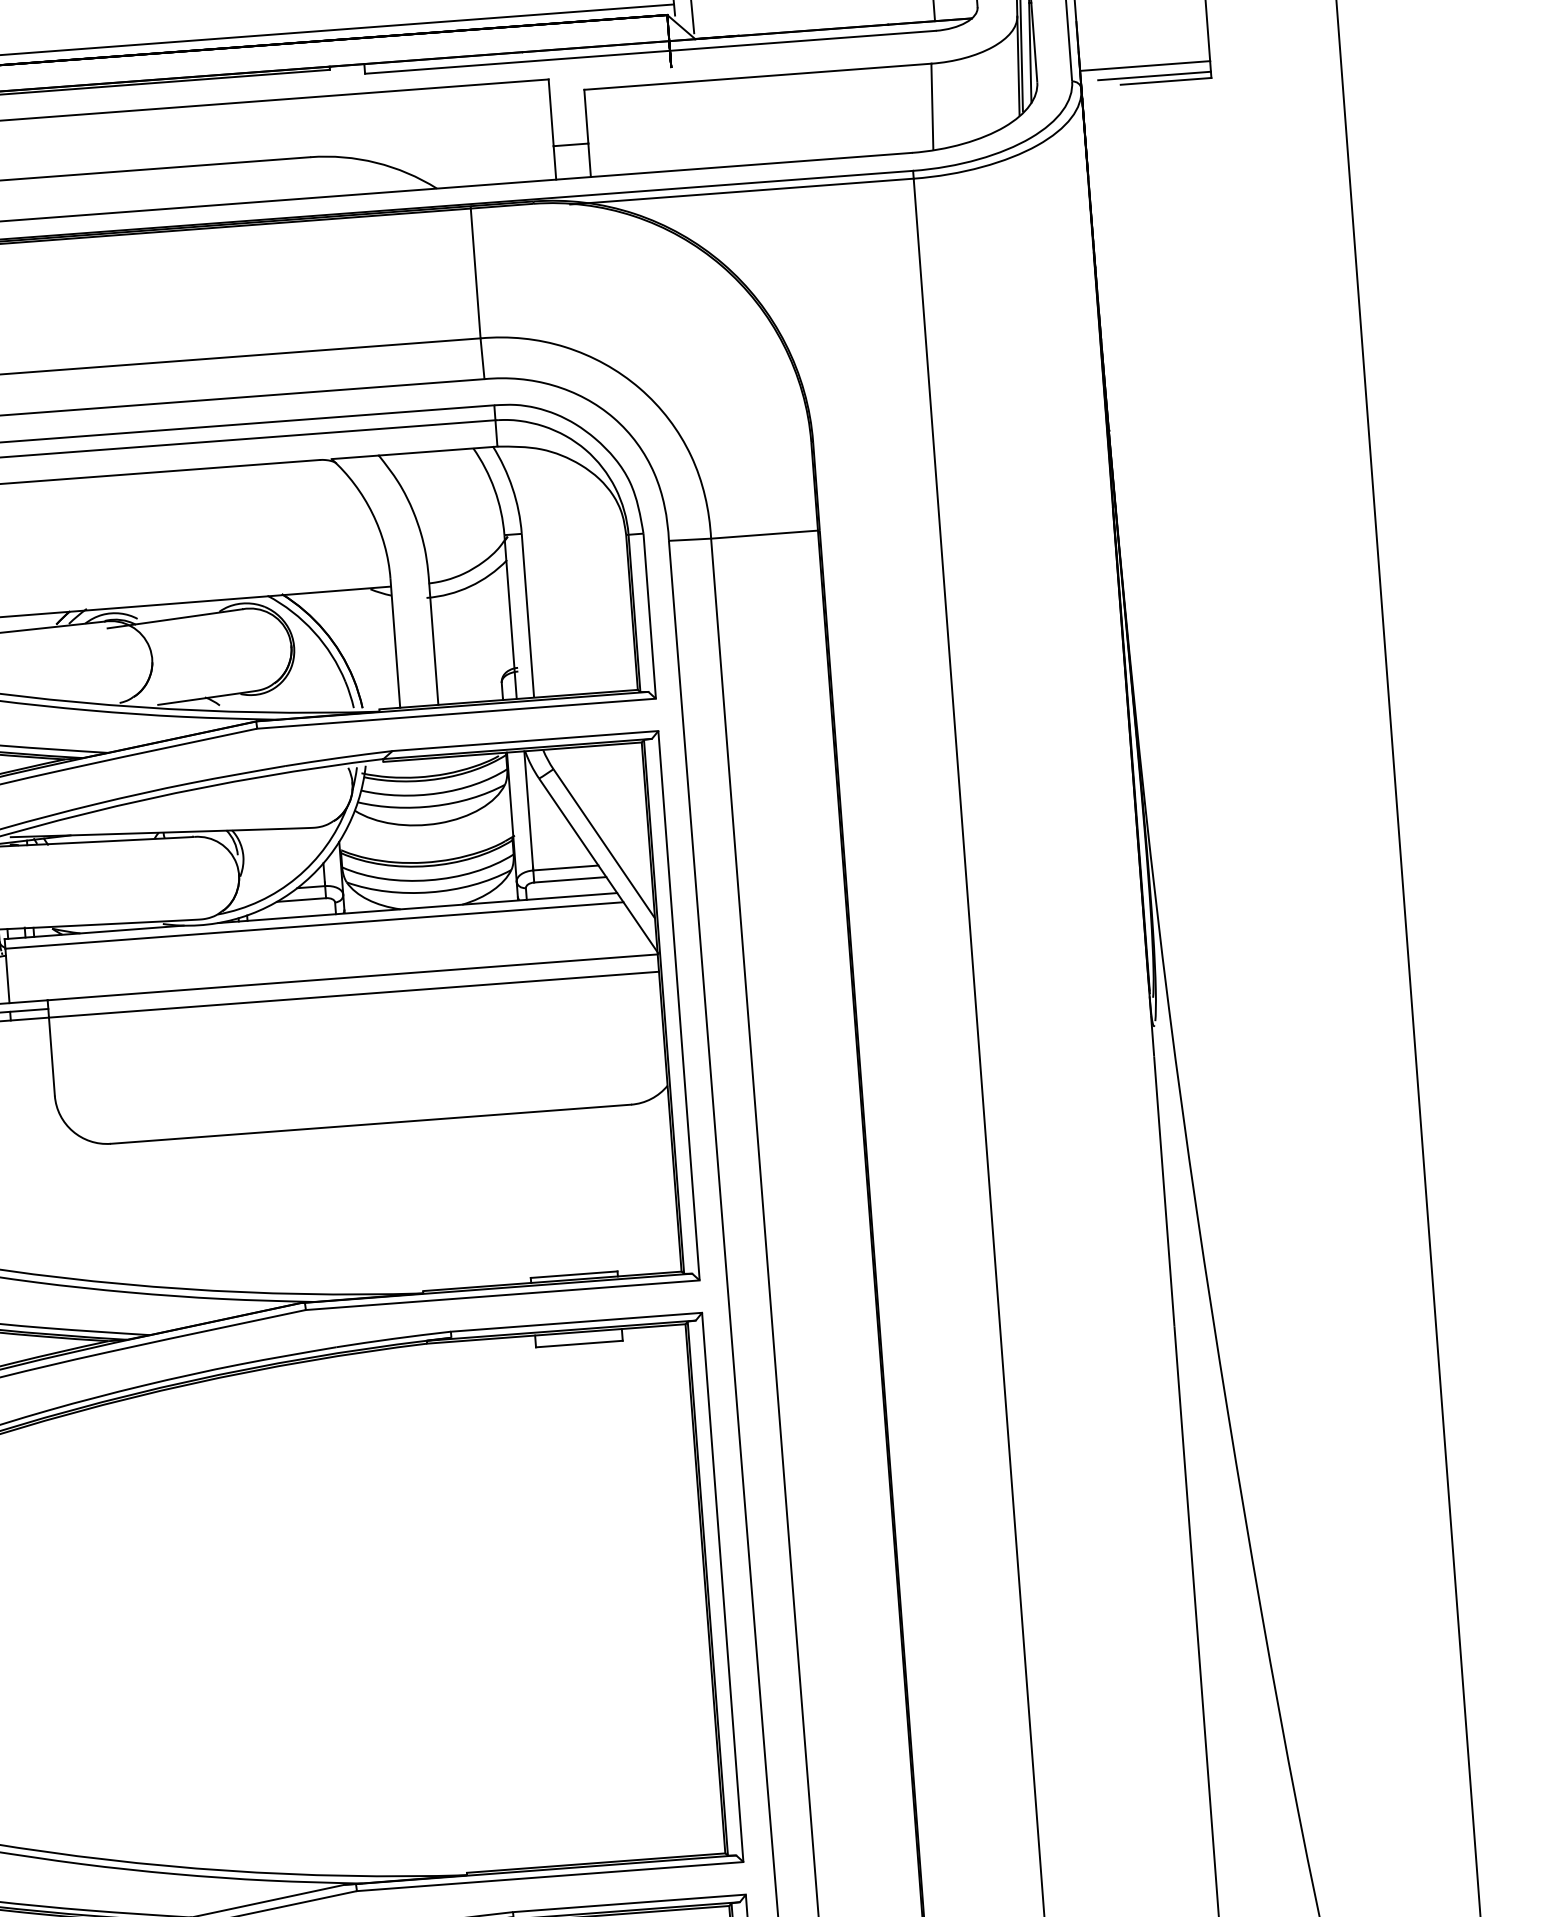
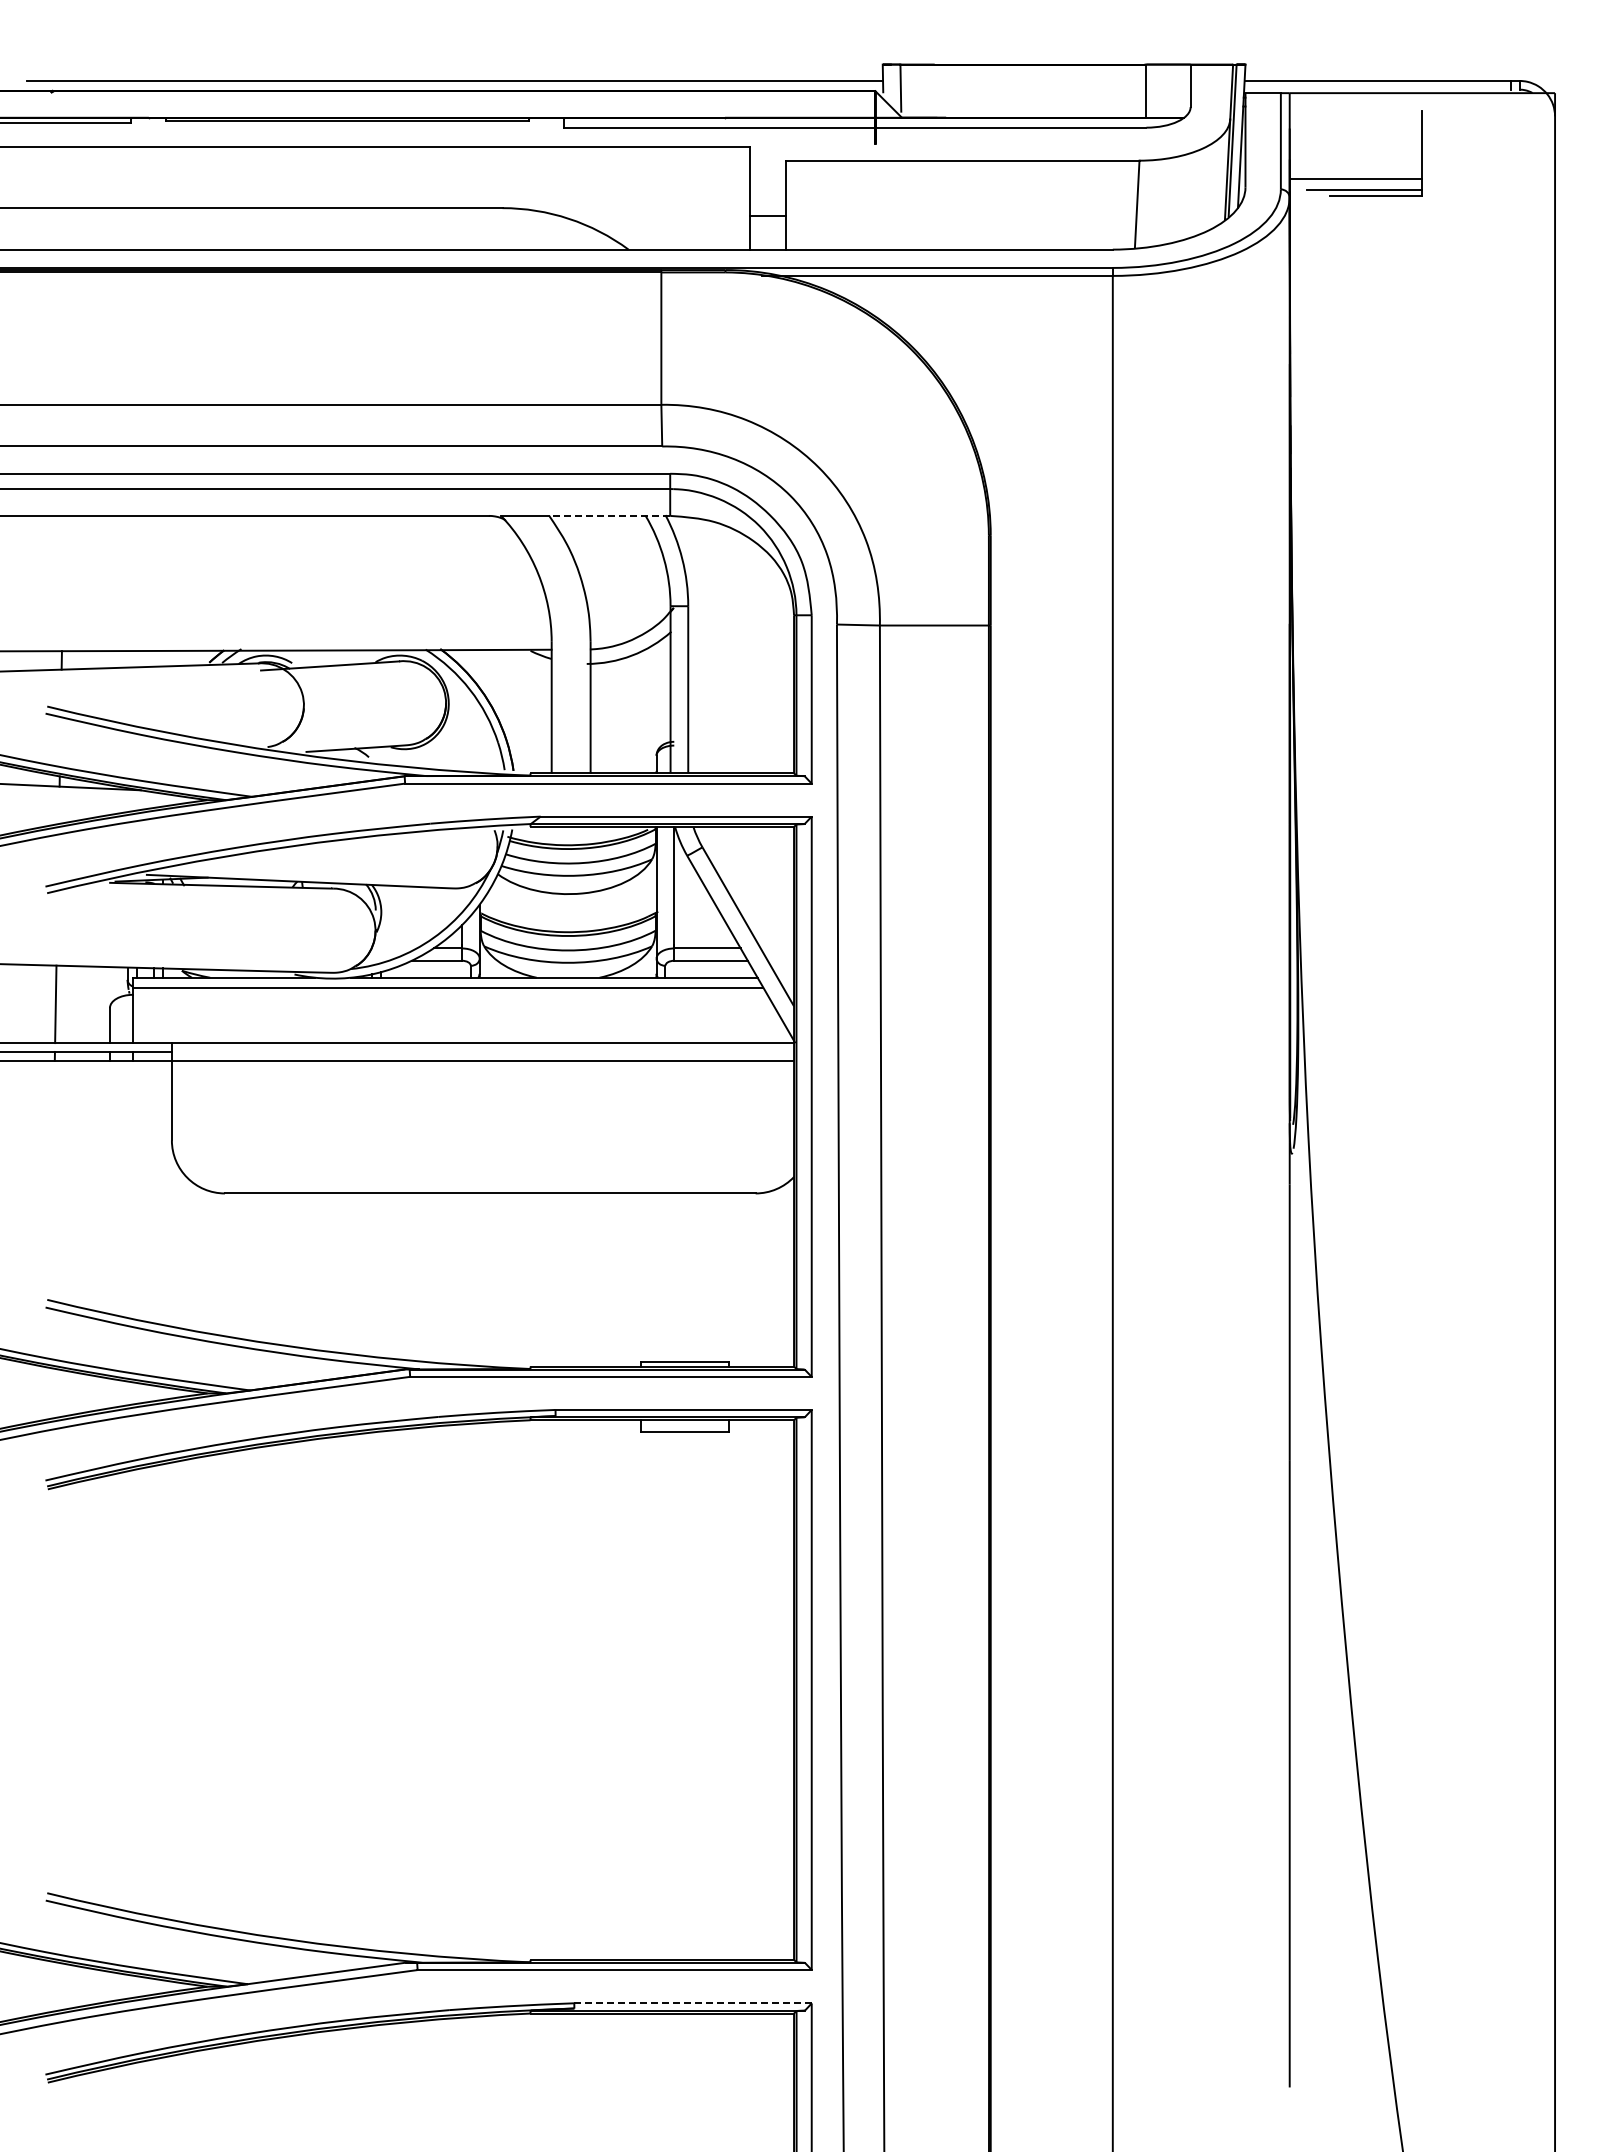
line: (437, 450) -> (609, 515), solid -> dashed
line: (629, 1903) -> (693, 2003), solid -> dashed

